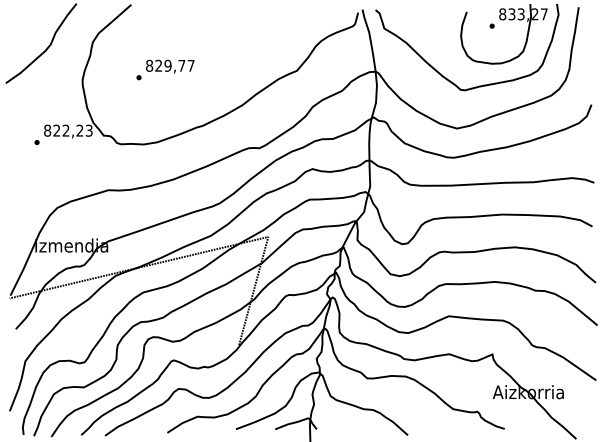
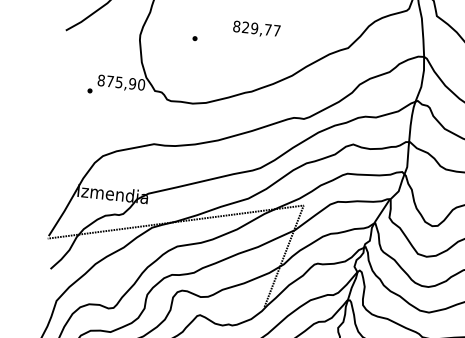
text: (170, 66) -> (256, 29), moved
text: (72, 130) -> (125, 82), 822,23 -> 875,90

